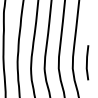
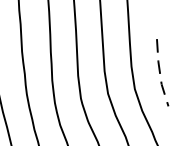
line: (86, 62) -> (159, 72), solid -> dashed

